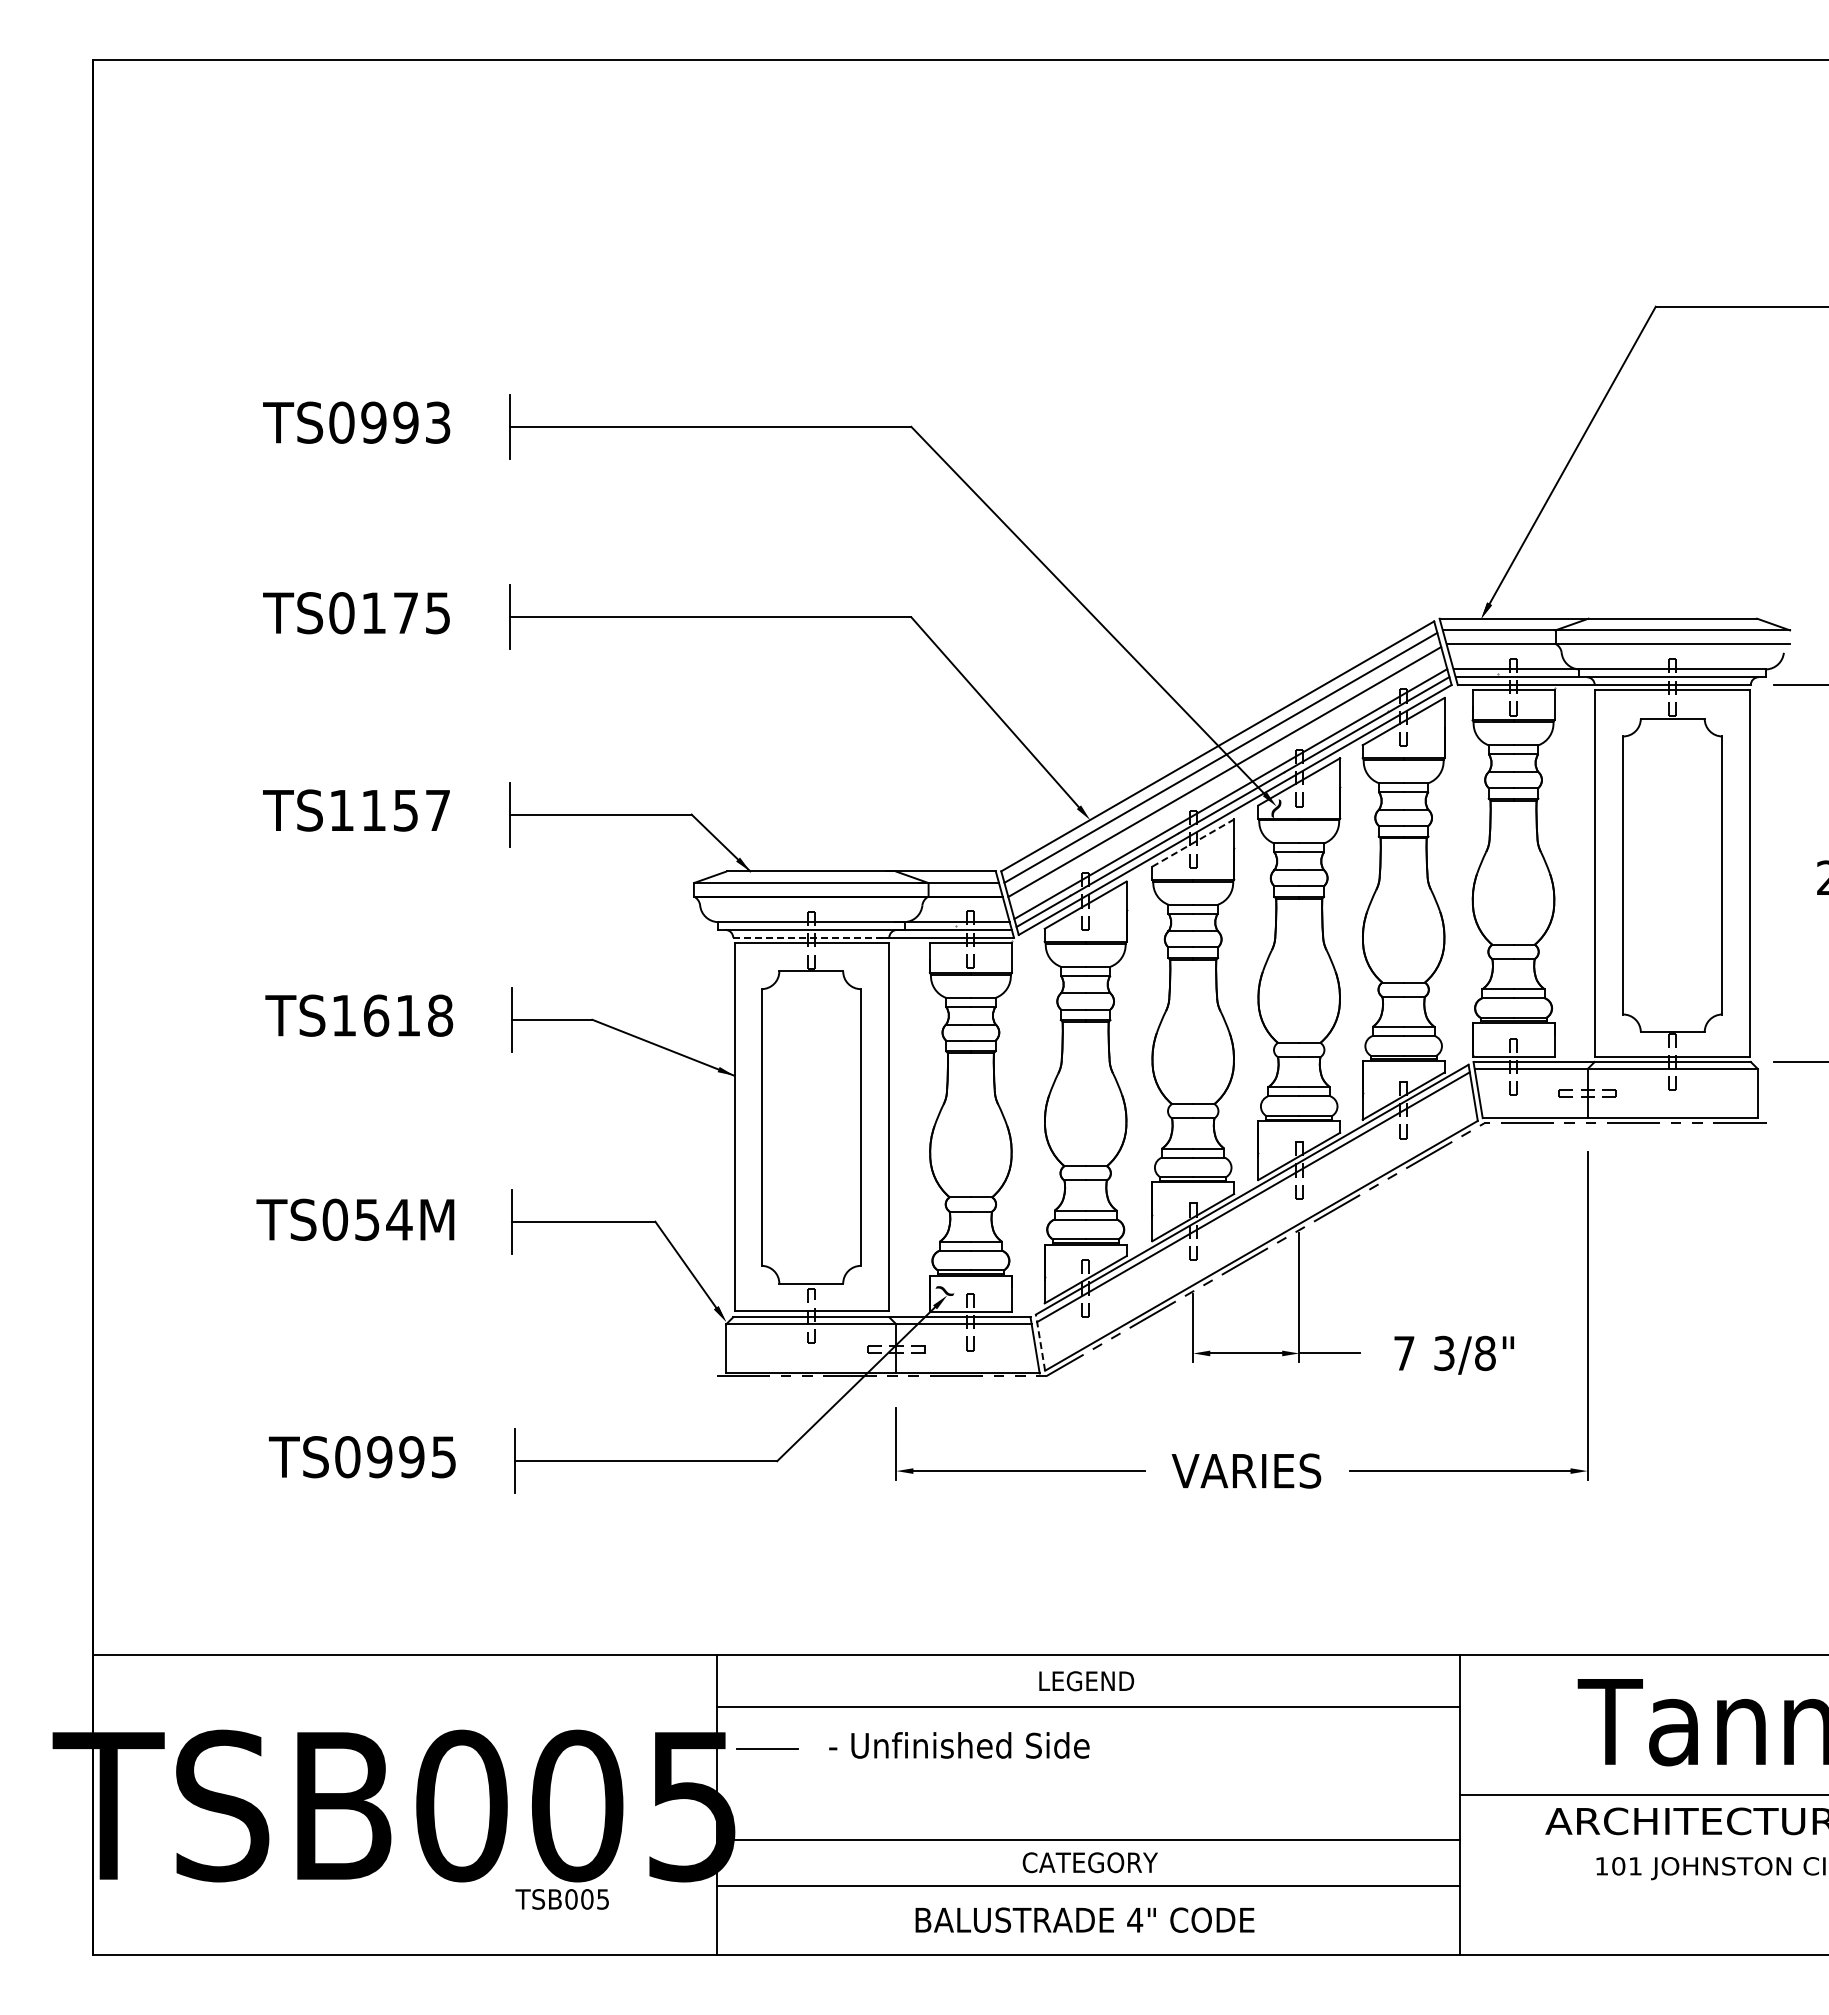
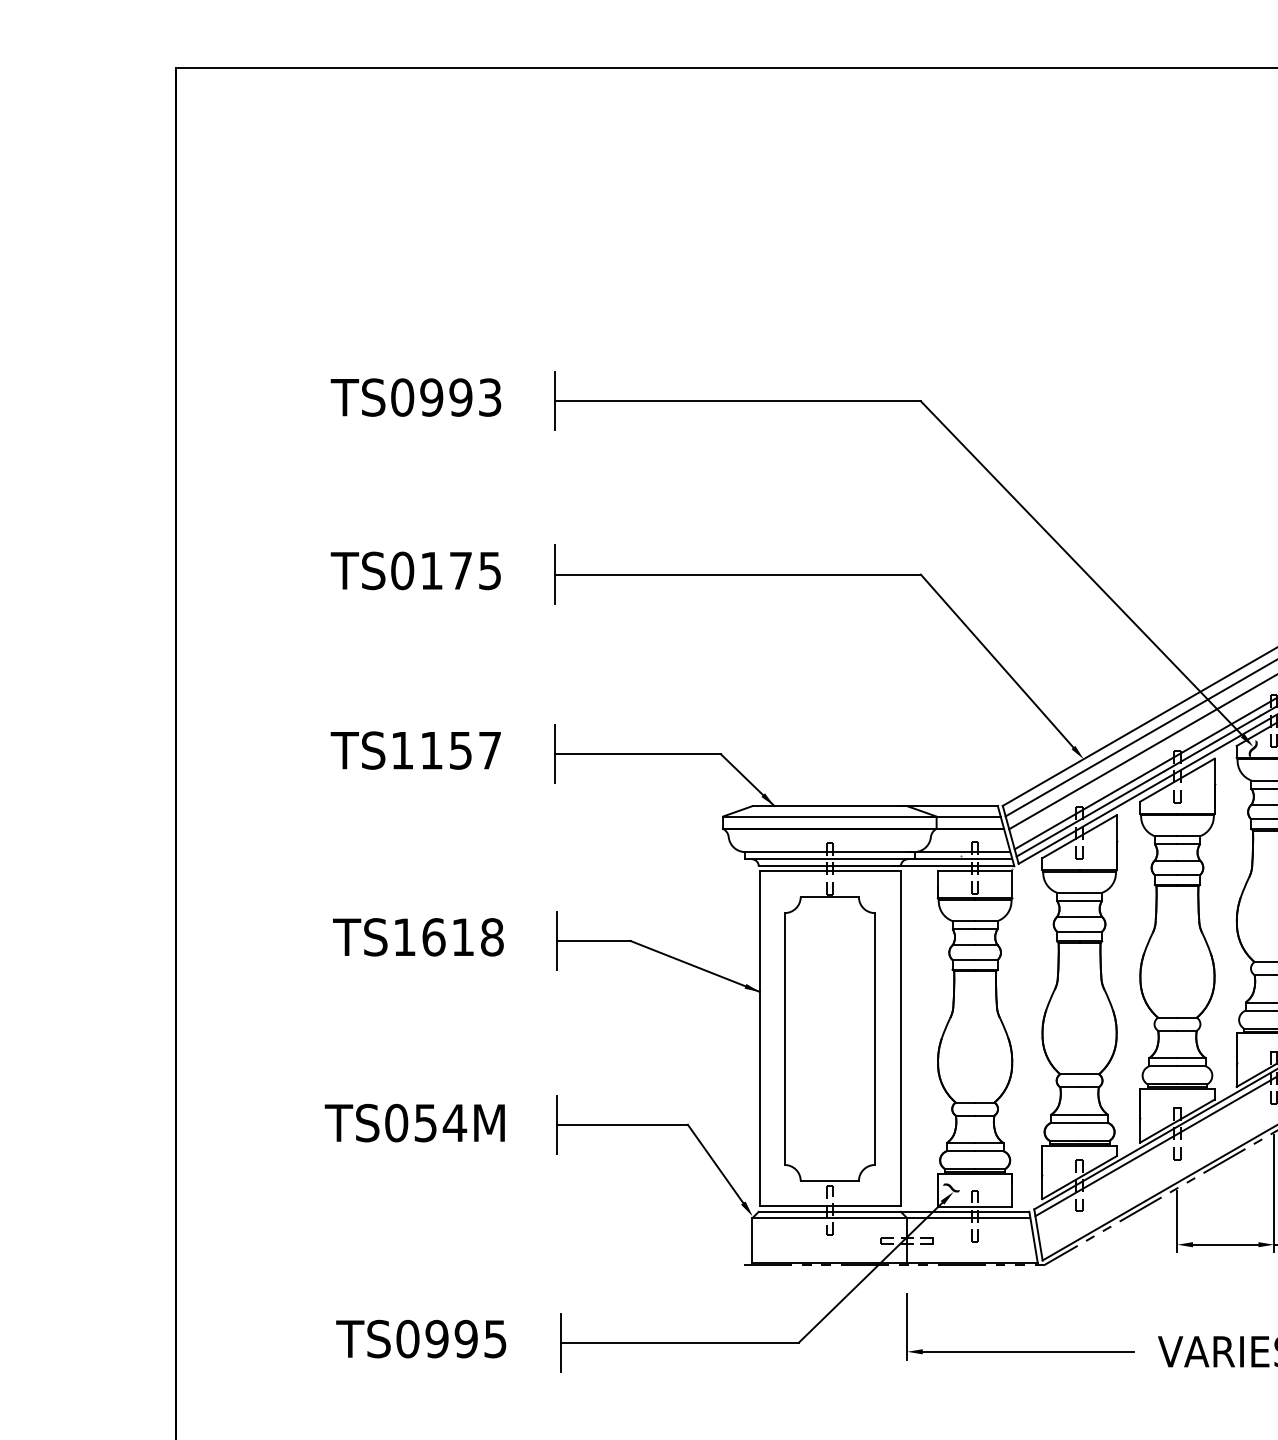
line: (1193, 842) -> (1177, 779), dashed -> solid
line: (811, 937) -> (830, 866), dashed -> solid
line: (1040, 1342) -> (1038, 1234), dashed -> solid

